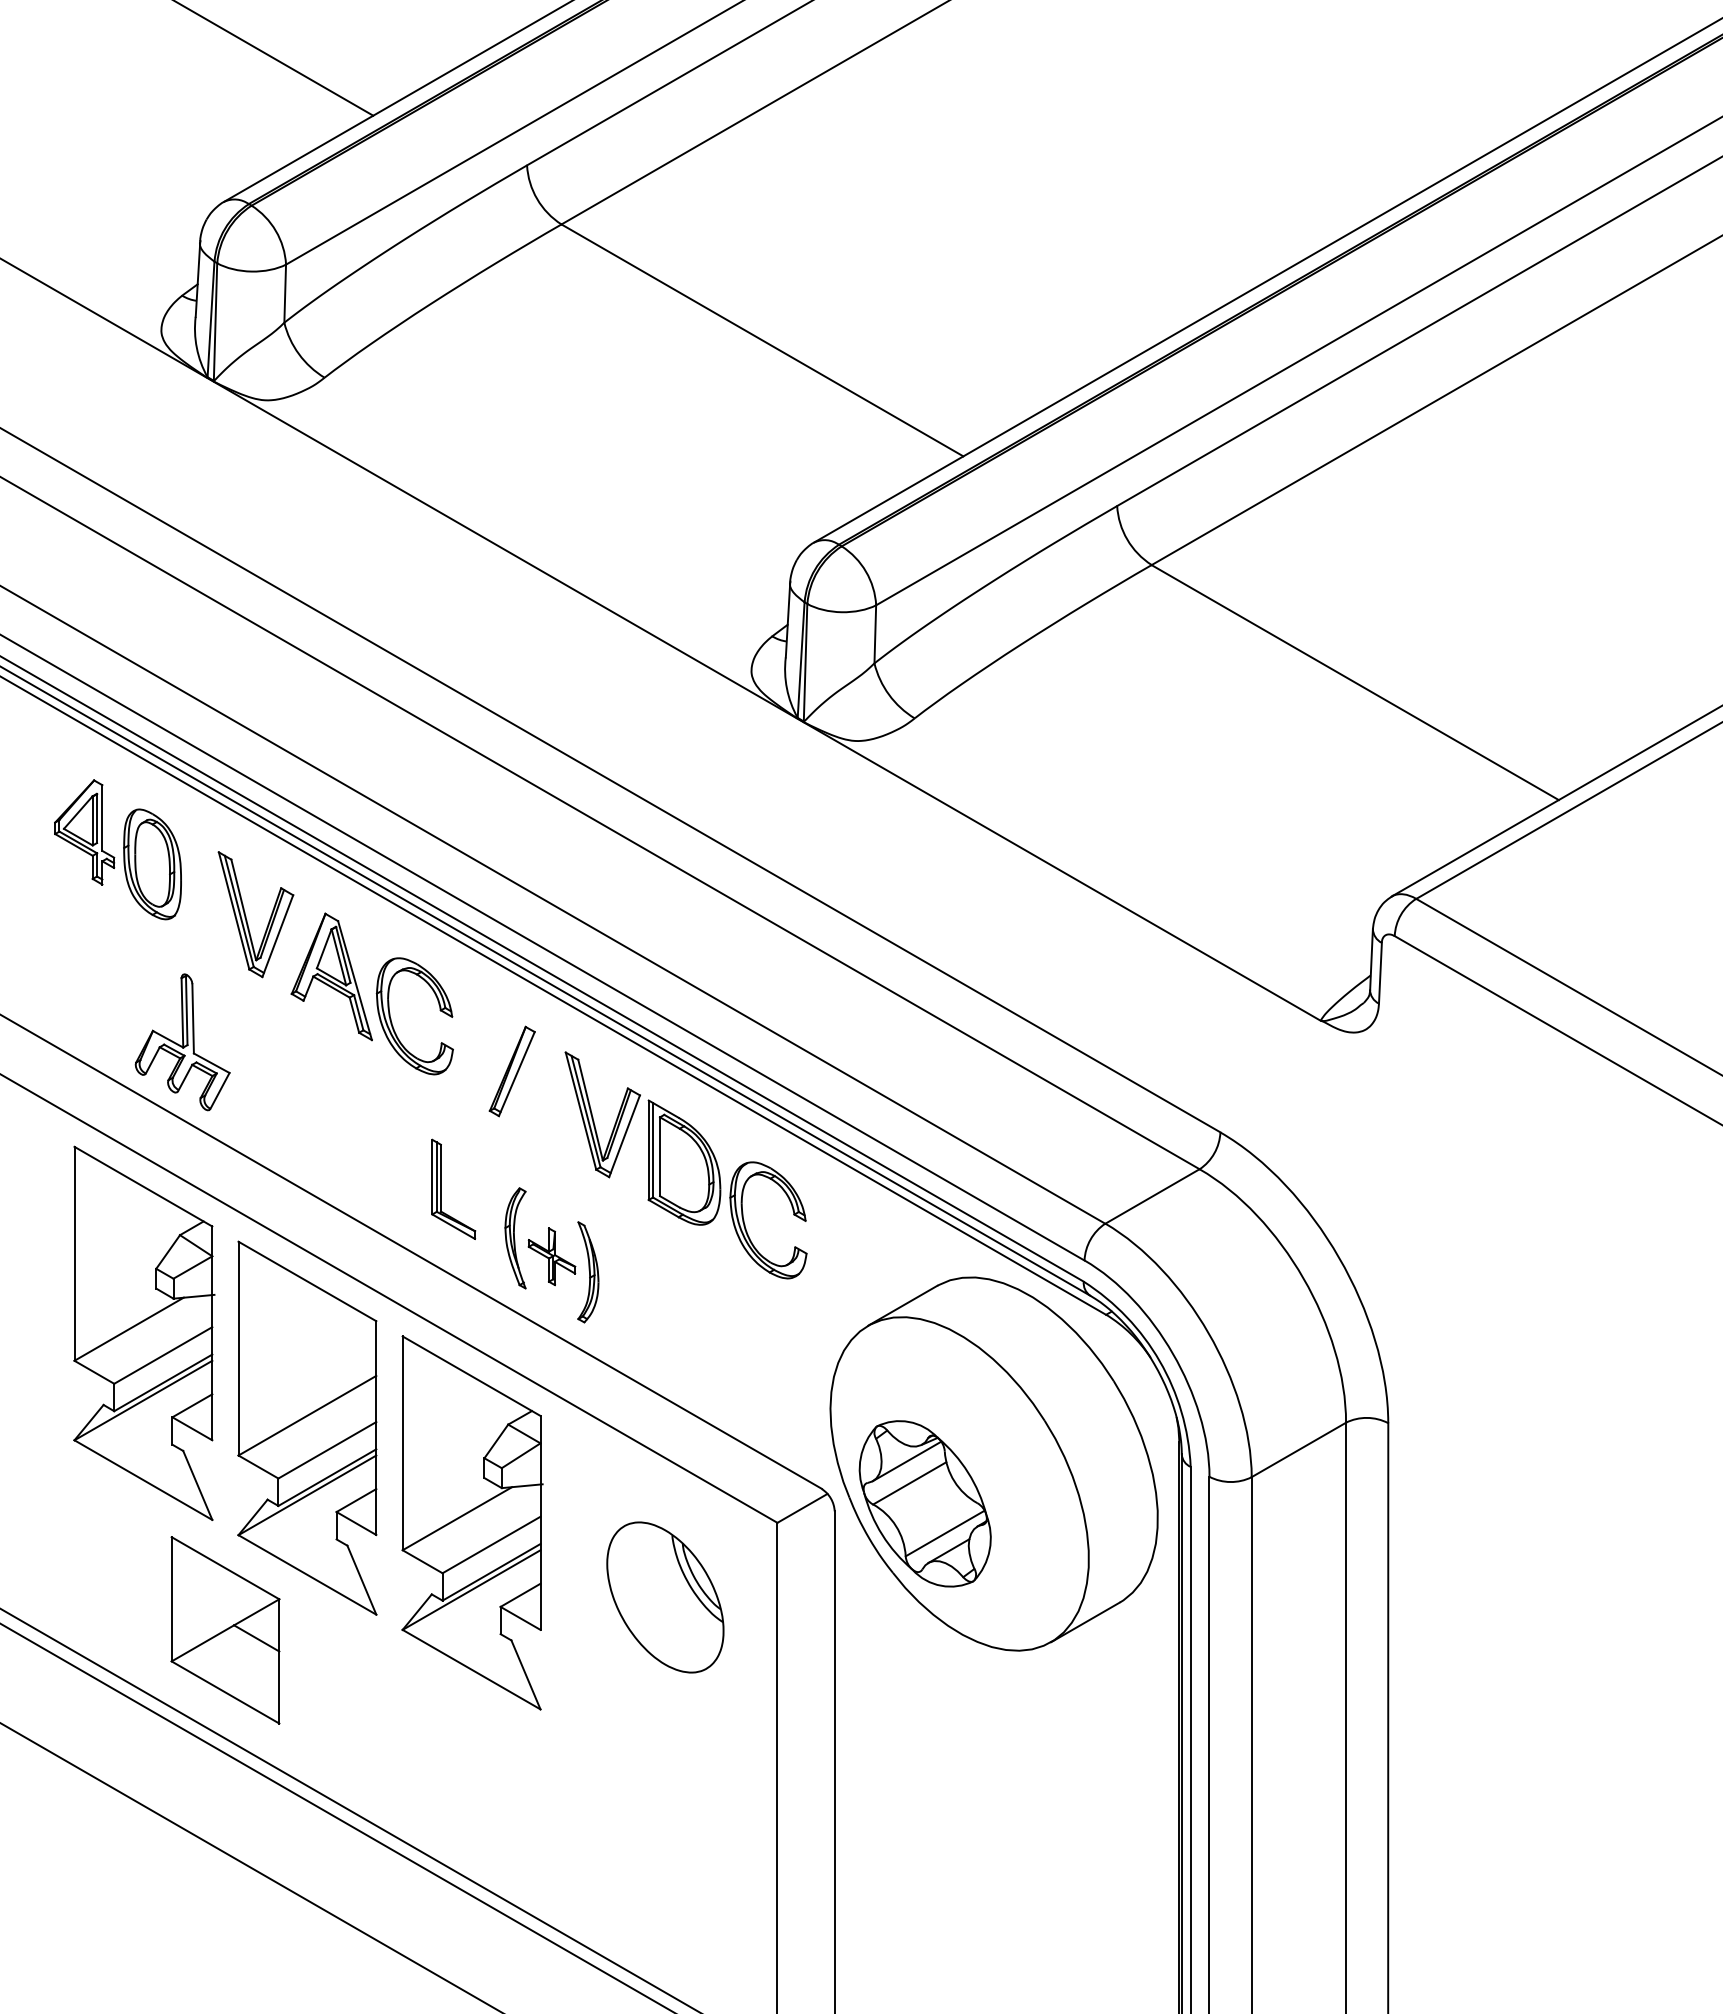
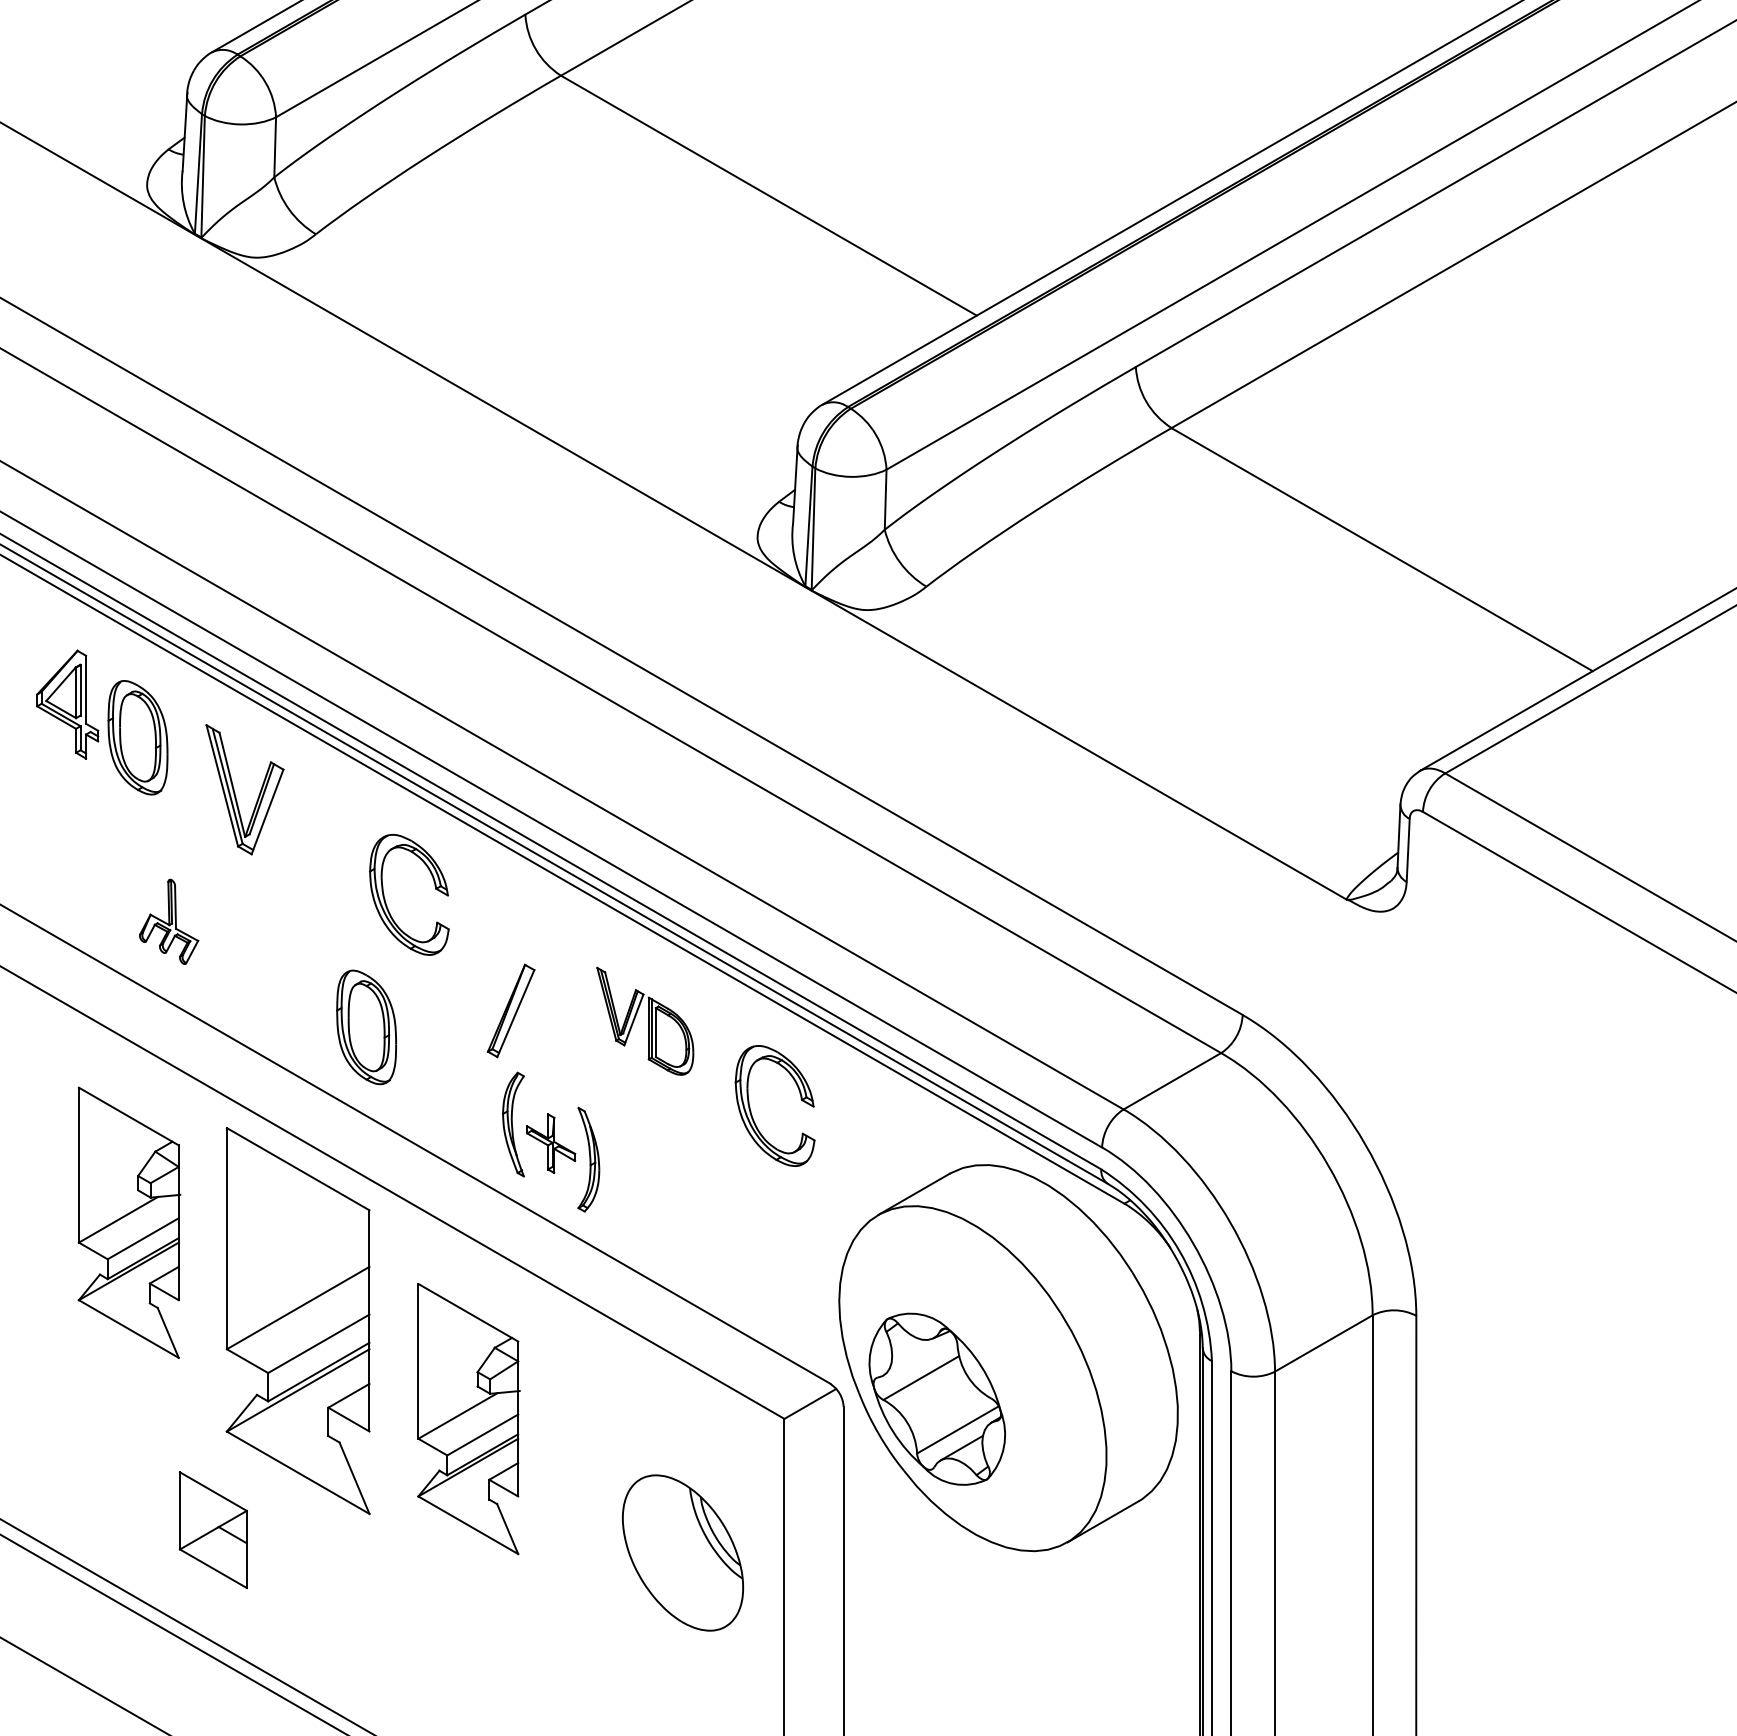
part: (331, 976) -> (323, 853), removed
part: (182, 1042) -> (168, 921), size x0.6
part: (511, 1071) -> (510, 1010), moved
part: (642, 1138) -> (644, 1021), size x0.6
part: (373, 1144) -> (366, 1027), added
part: (441, 1188) -> (436, 1073), removed
part: (144, 1332) -> (129, 1221), size x0.7
line: (906, 1461) -> (917, 1355), removed
part: (472, 1522) -> (468, 1418), size x0.7
part: (665, 1597) -> (683, 1553), moved
part: (225, 1630) -> (213, 1530), size x0.6

